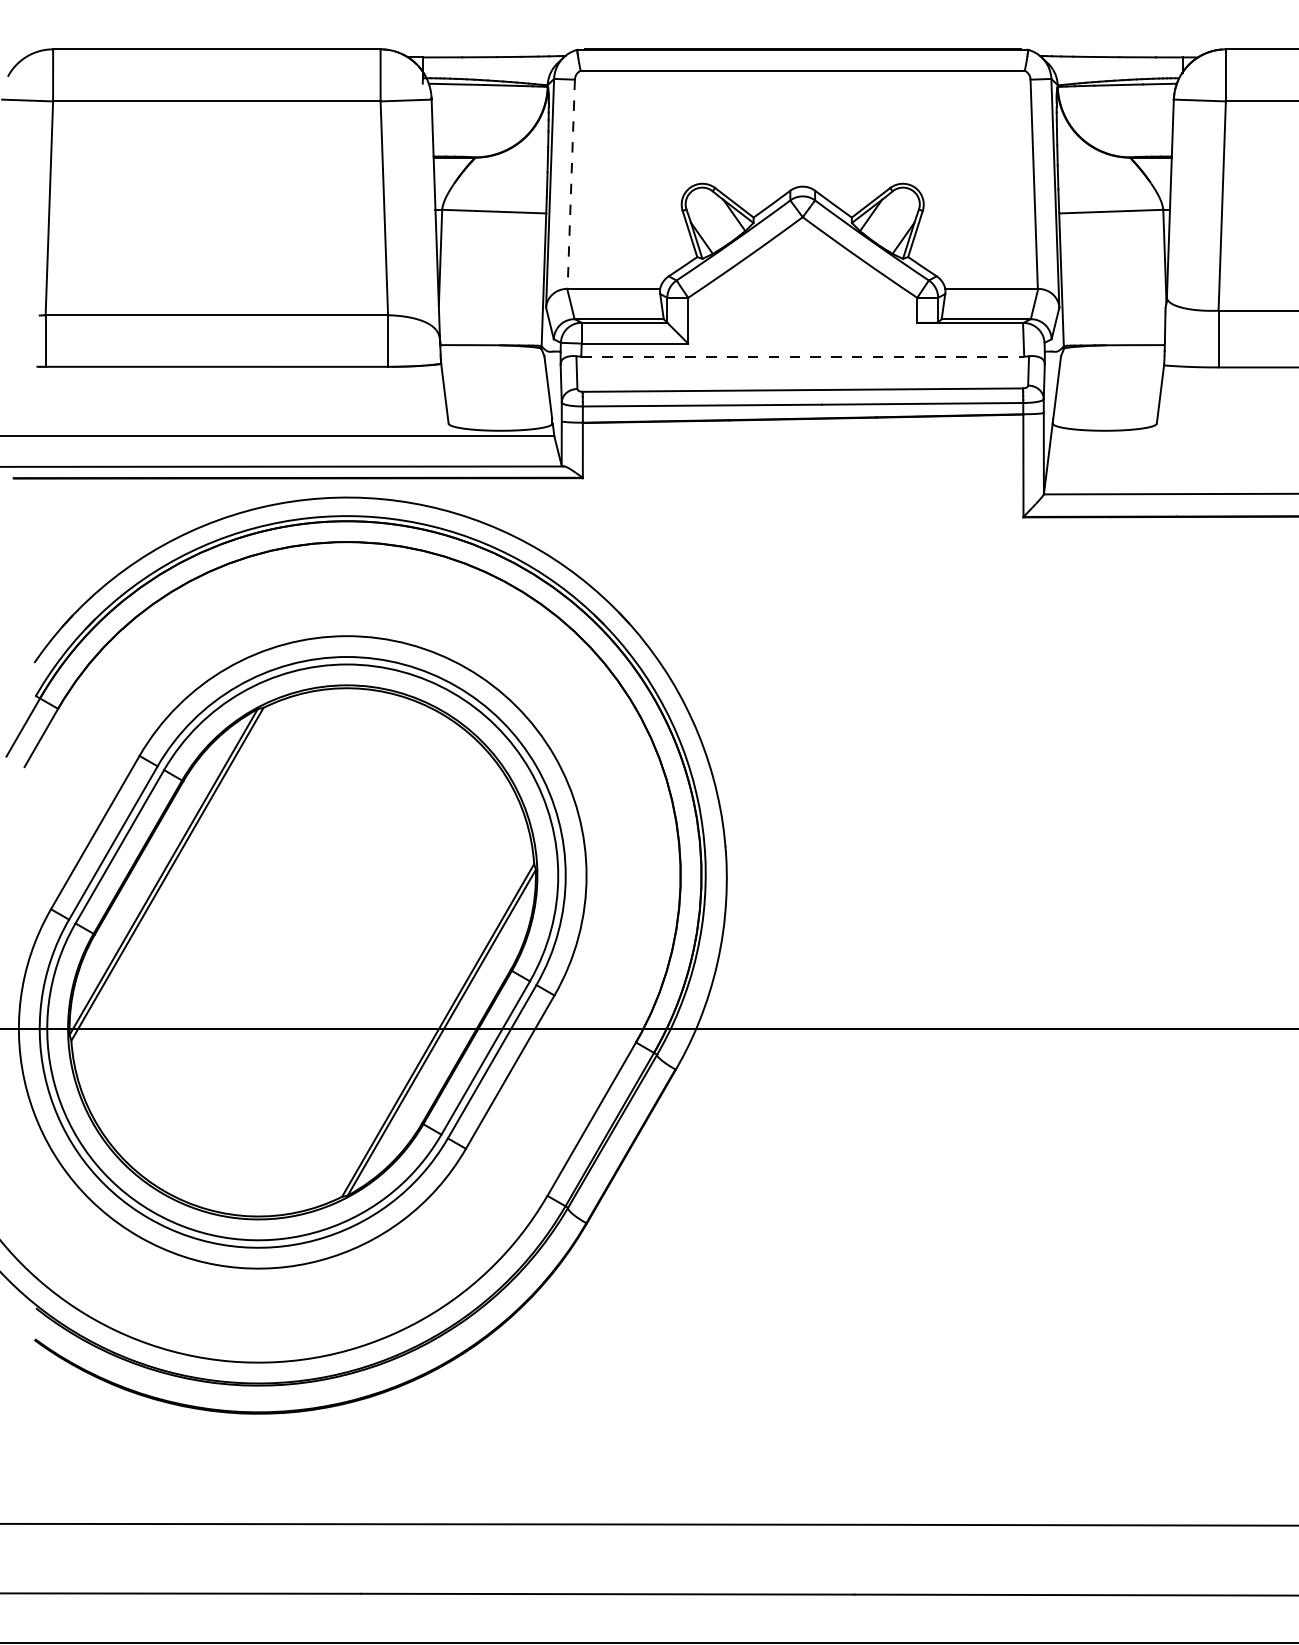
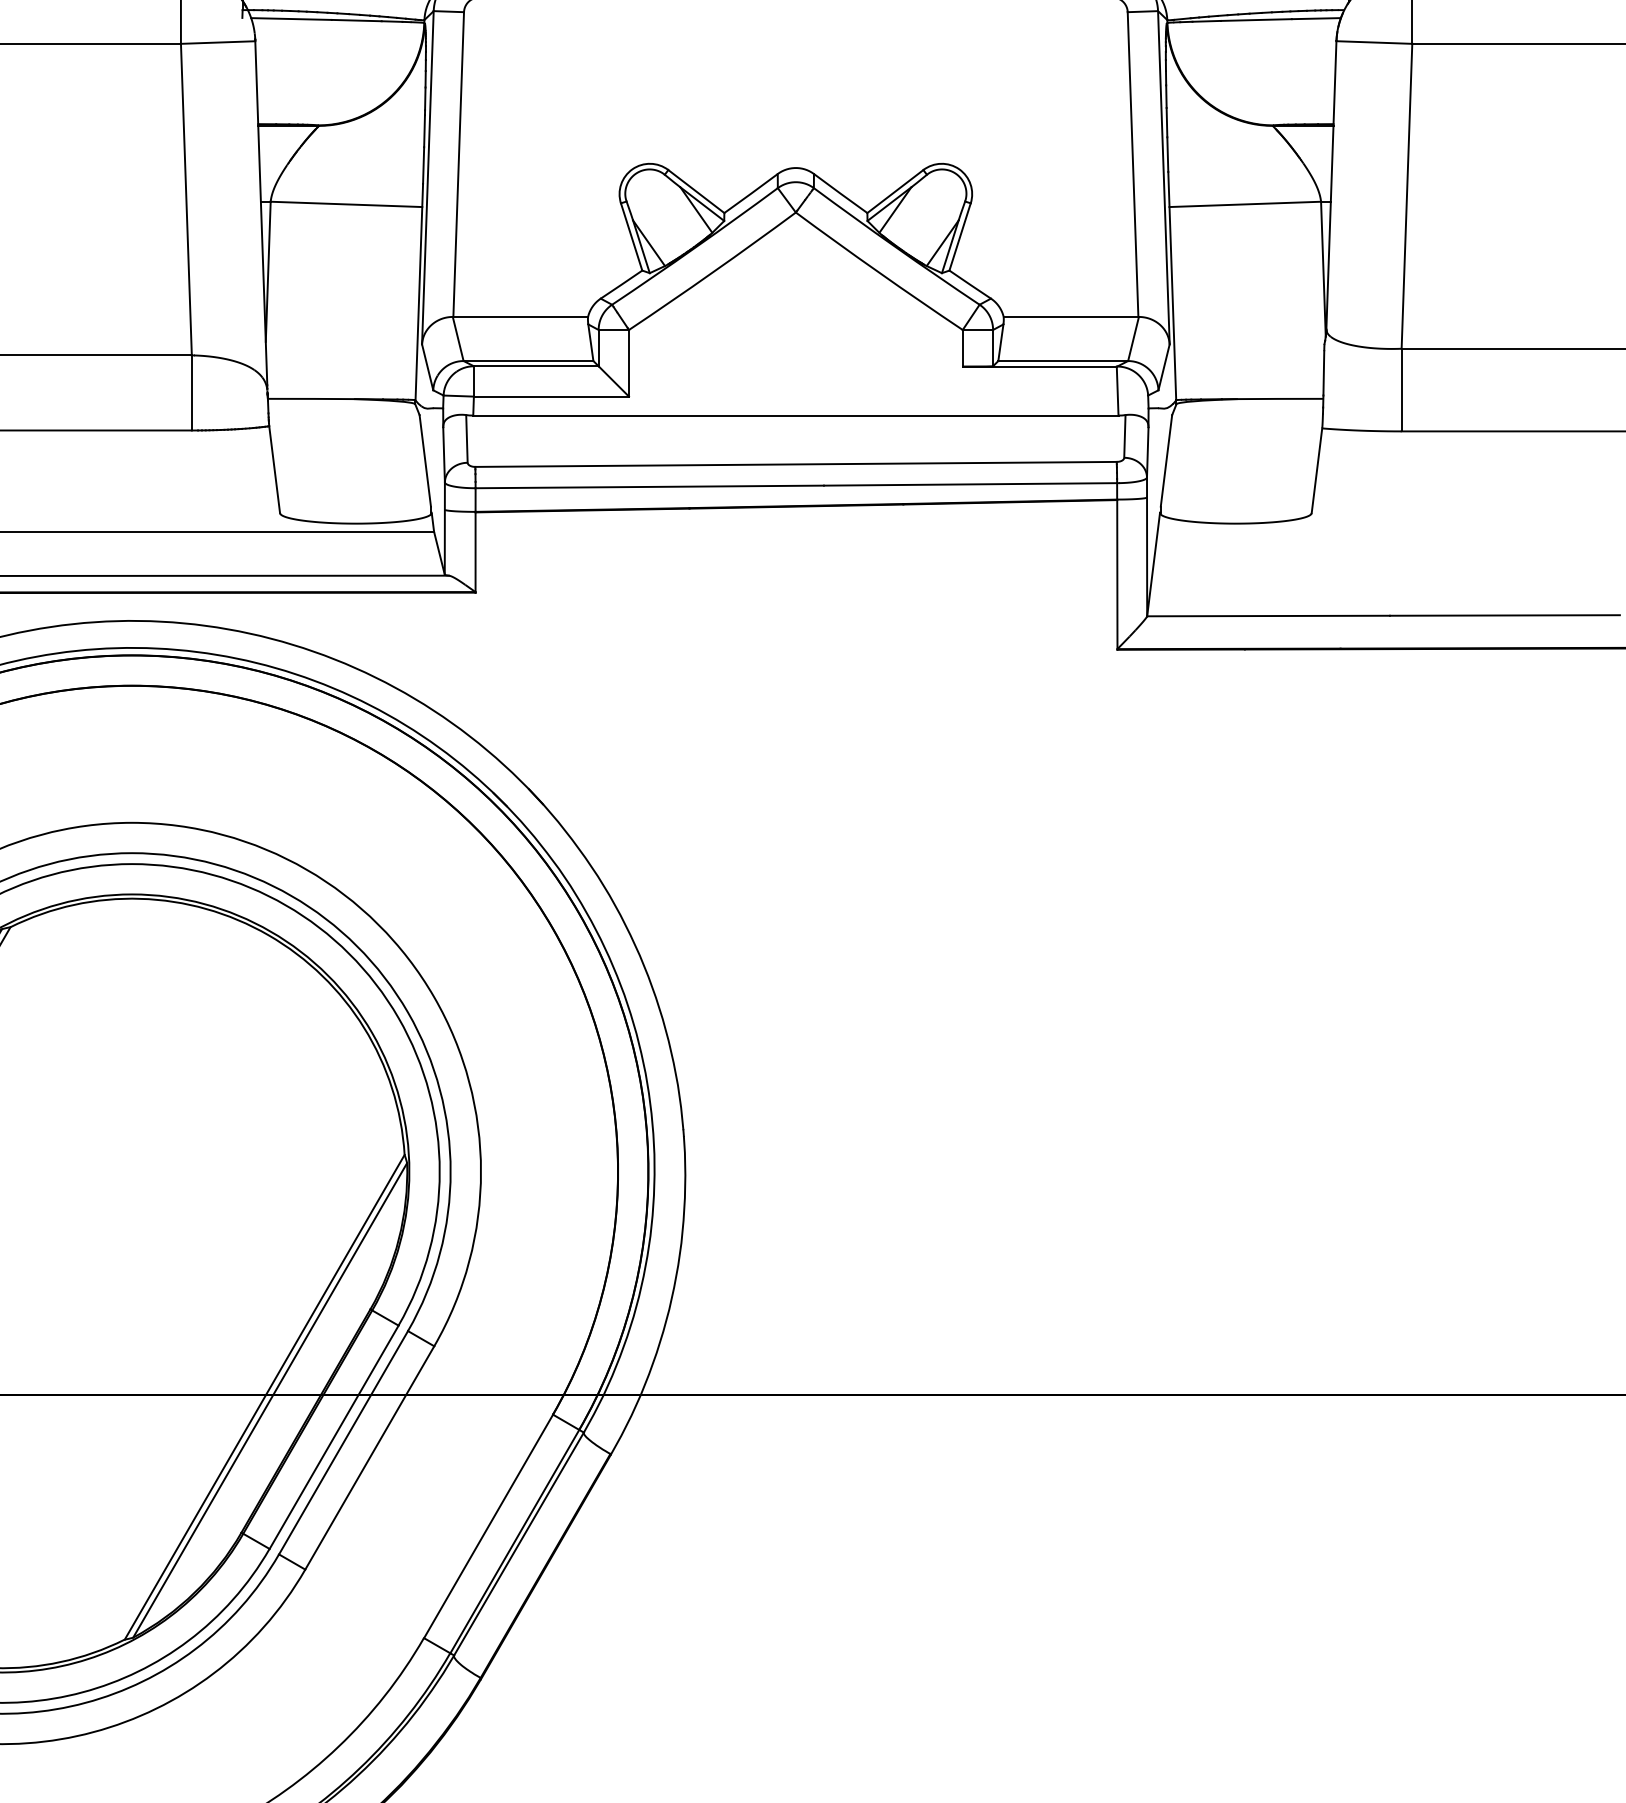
line: (571, 184) -> (459, 164), dashed -> solid
line: (803, 356) -> (796, 415), dashed -> solid

